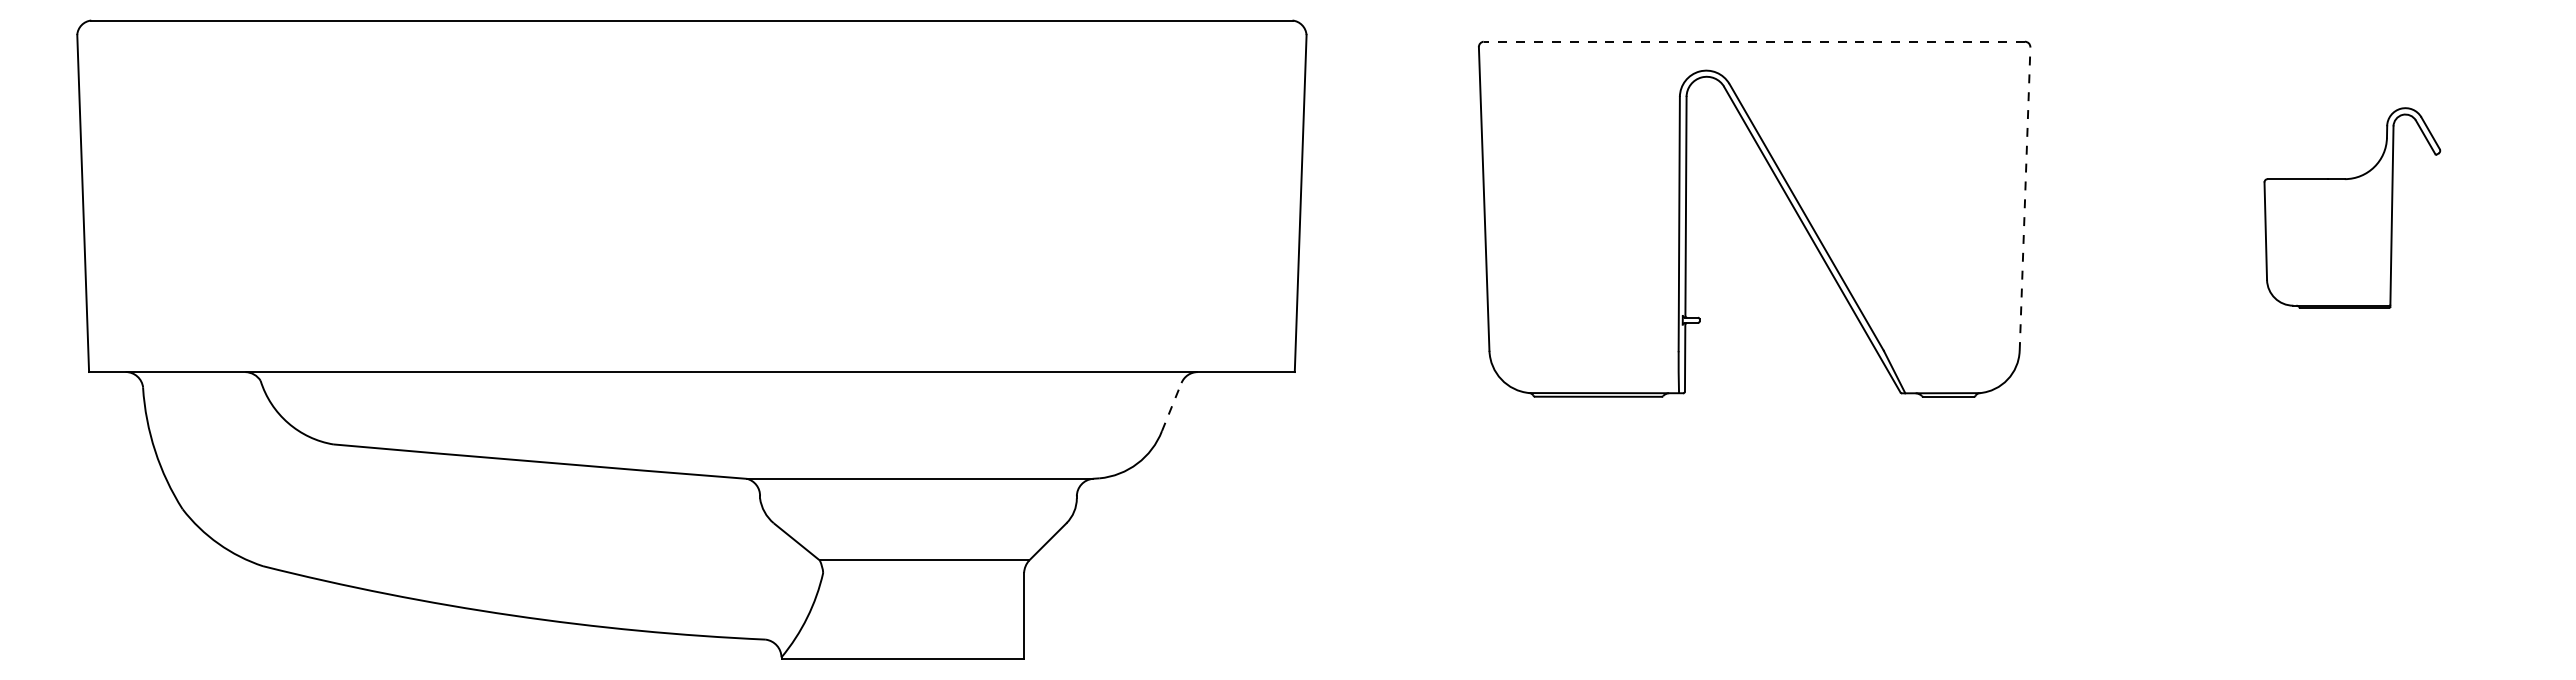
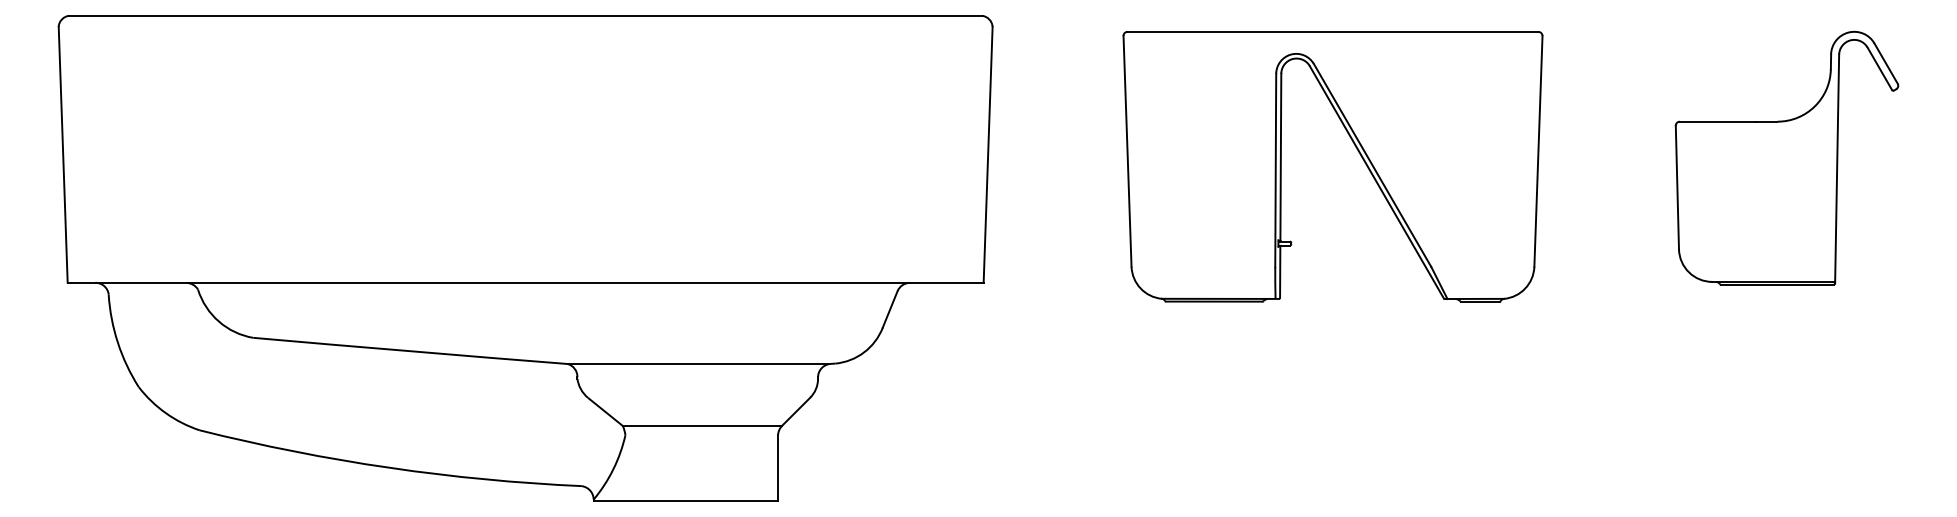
line: (1754, 41) -> (1332, 31), dashed -> solid
line: (2025, 199) -> (1538, 151), dashed -> solid
part: (2352, 207) -> (1787, 157), size x1.67
line: (1171, 407) -> (889, 309), dashed -> solid

